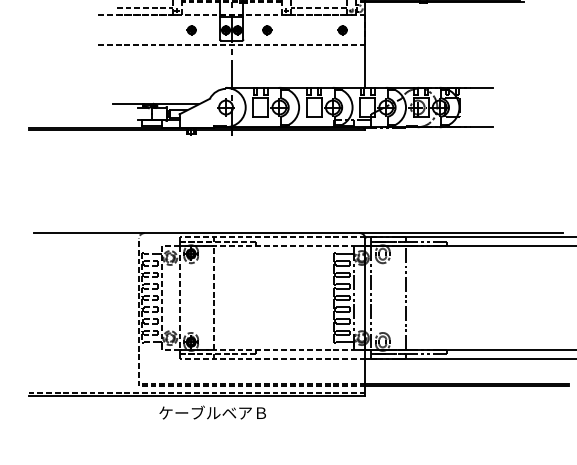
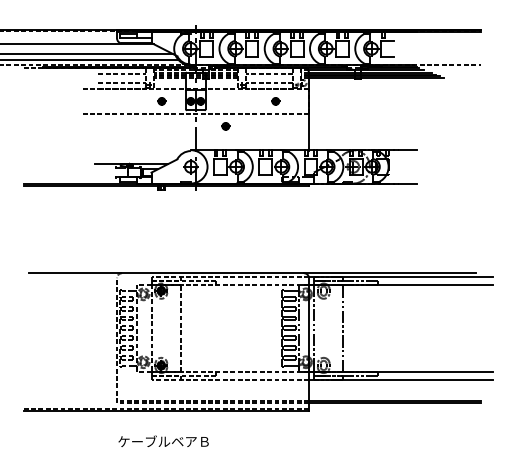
part: (266, 30) -> (225, 126), moved
part: (342, 30) -> (275, 101), moved
text: (212, 411) -> (163, 440), moved

